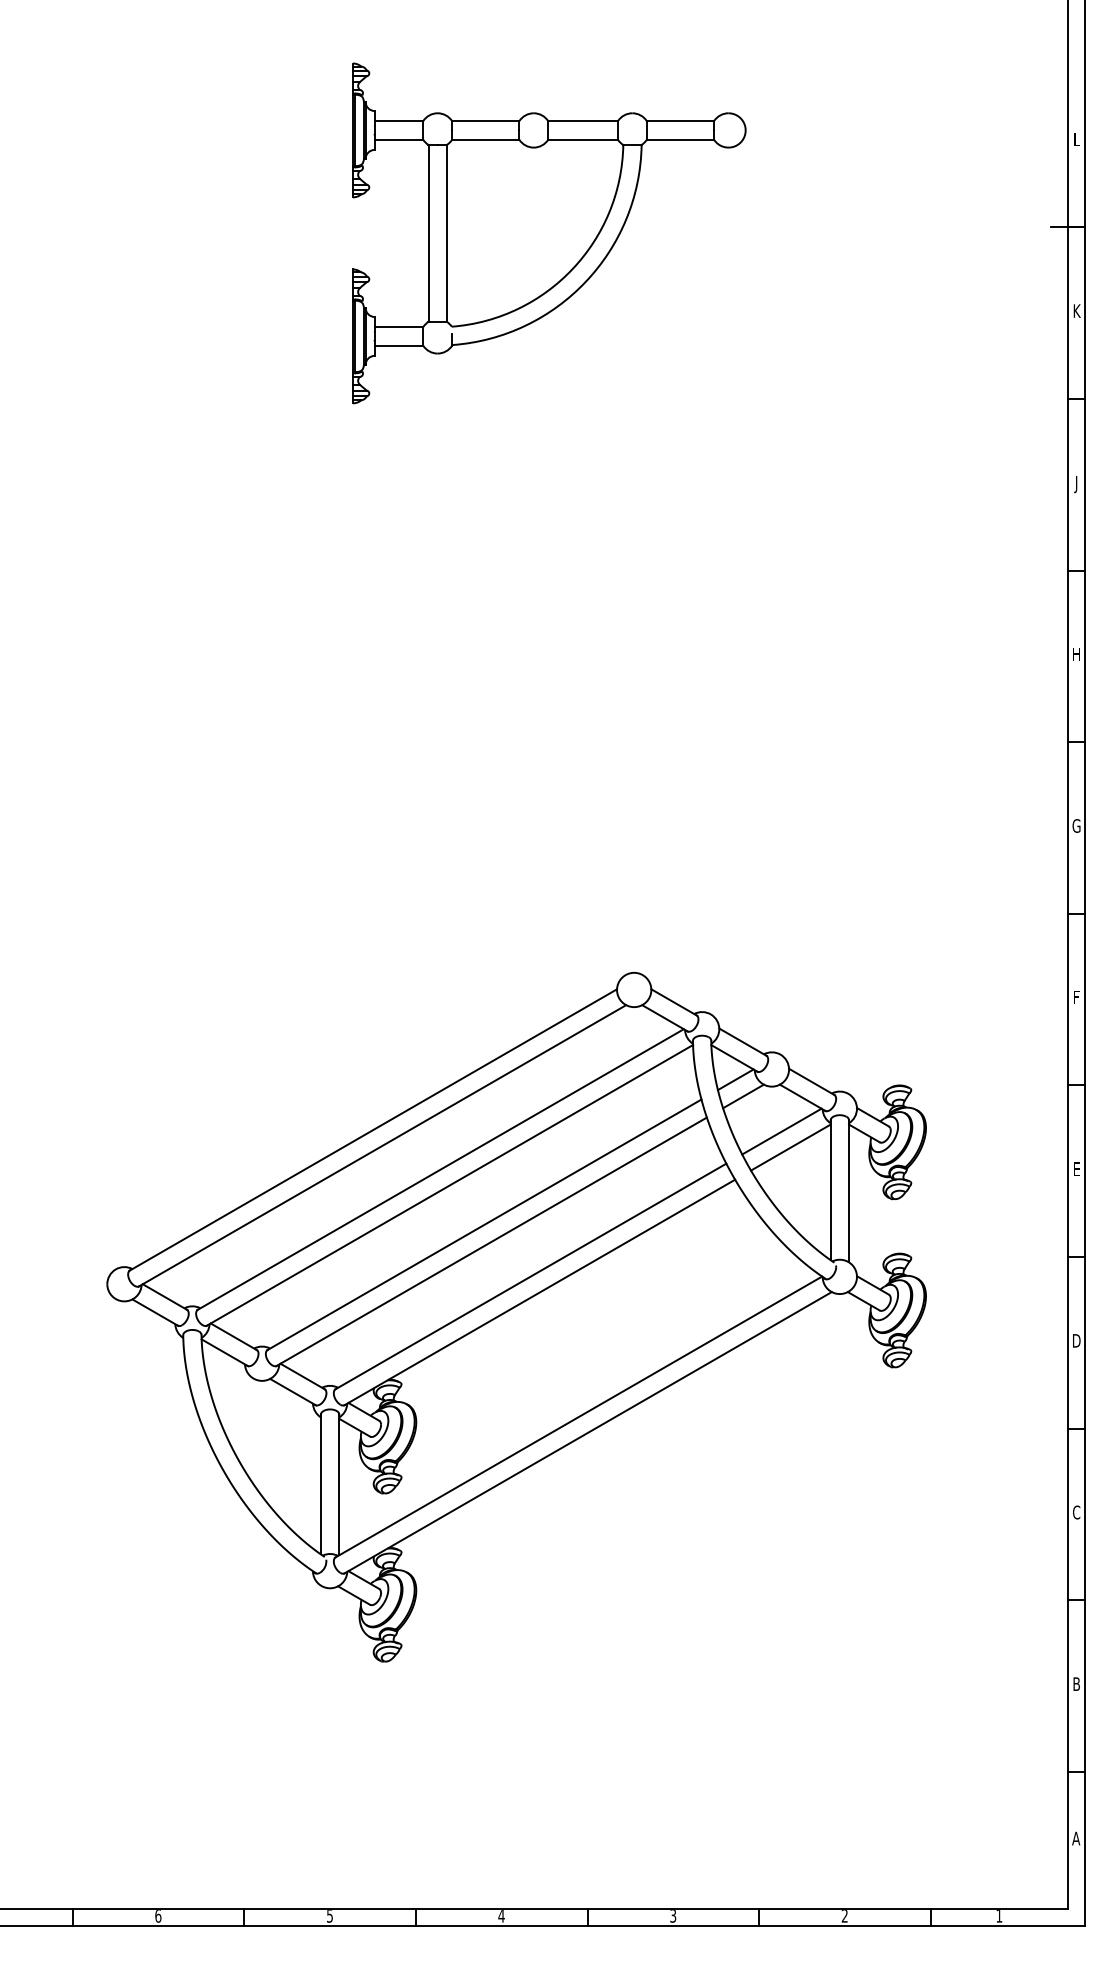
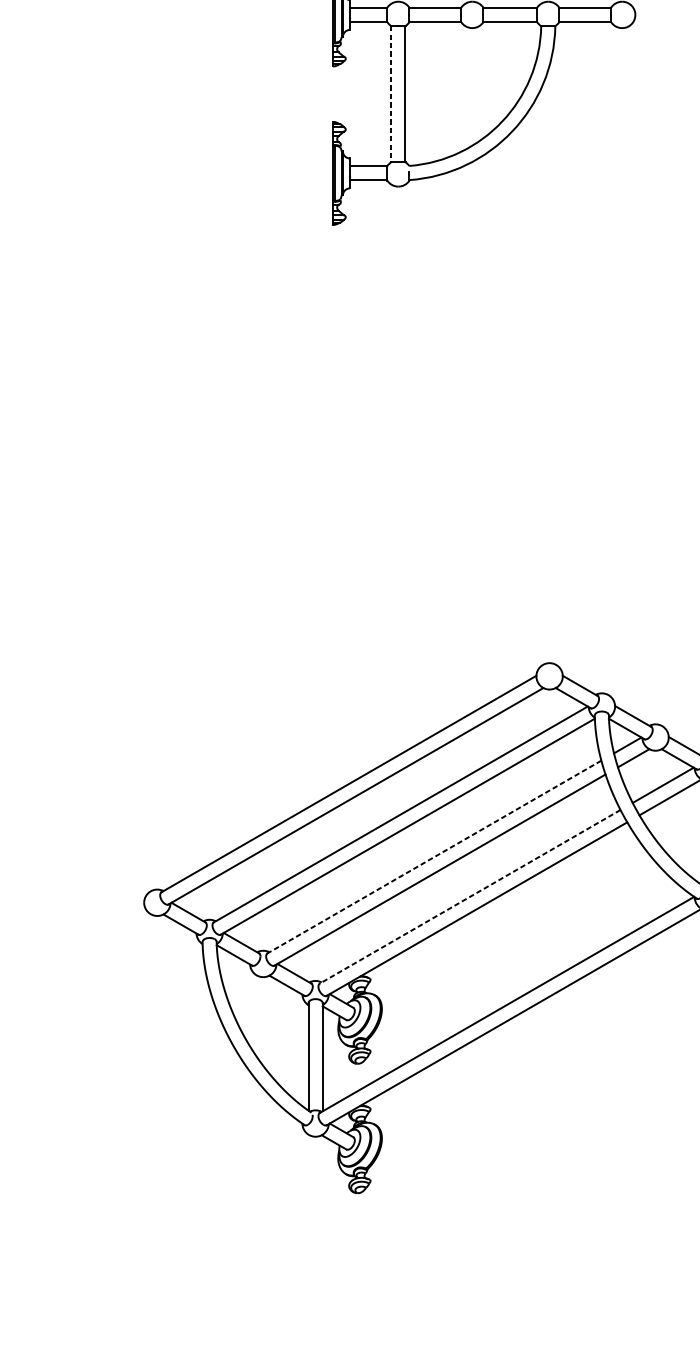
line: (428, 233) -> (391, 94), solid -> dashed
line: (484, 1224) -> (434, 856), solid -> dashed
line: (530, 1276) -> (469, 896), solid -> dashed

